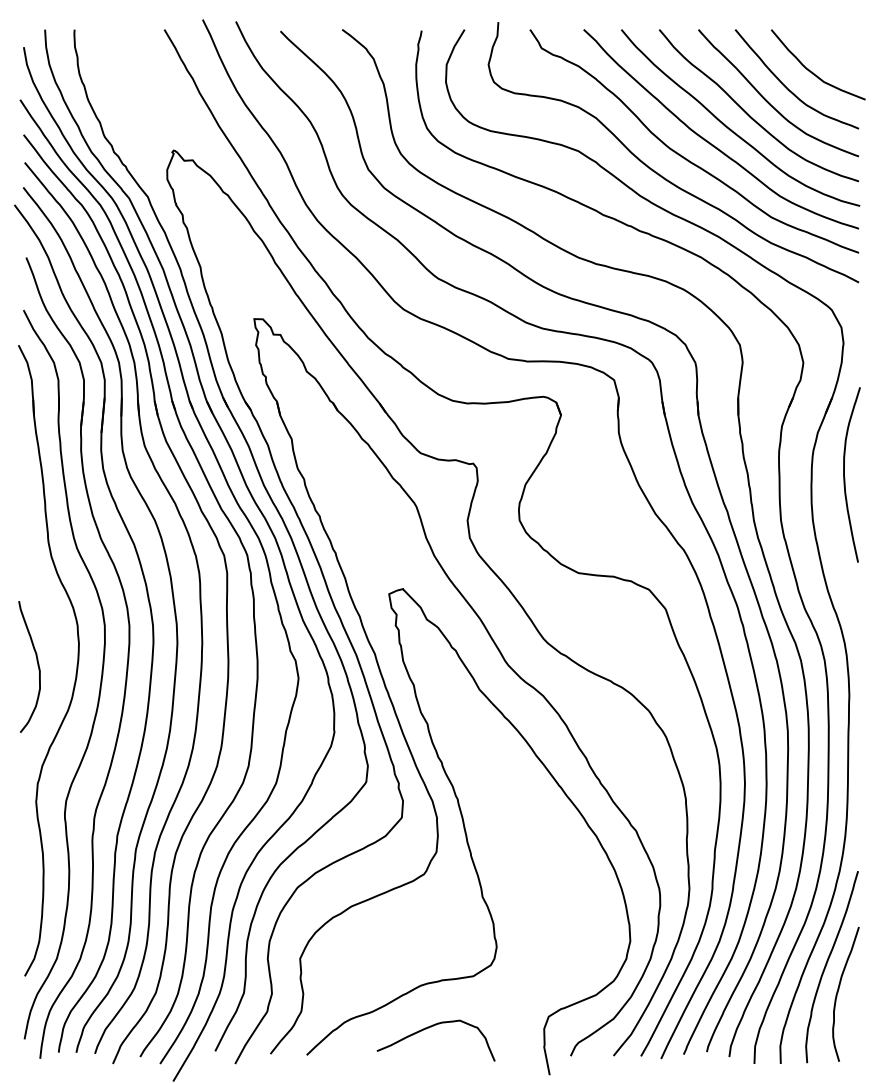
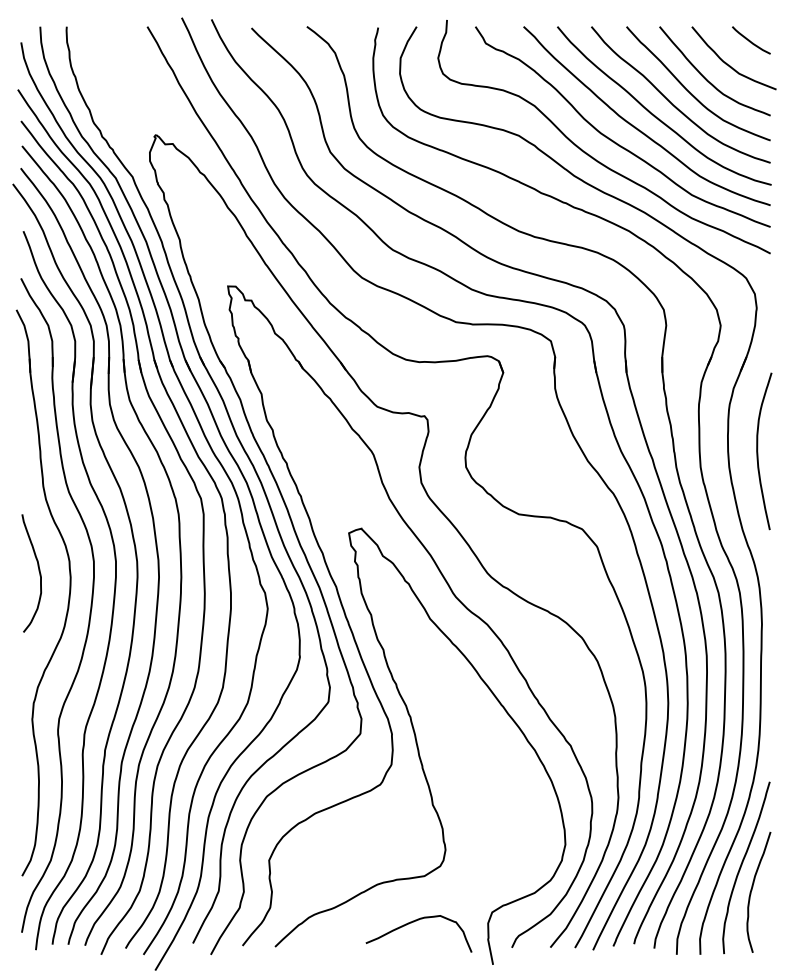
curve: (837, 45) -> (751, 40), added
curve: (845, 477) -> (758, 453), moved
curve: (37, 666) -> (38, 573), moved
curve: (431, 1027) -> (414, 922), moved

